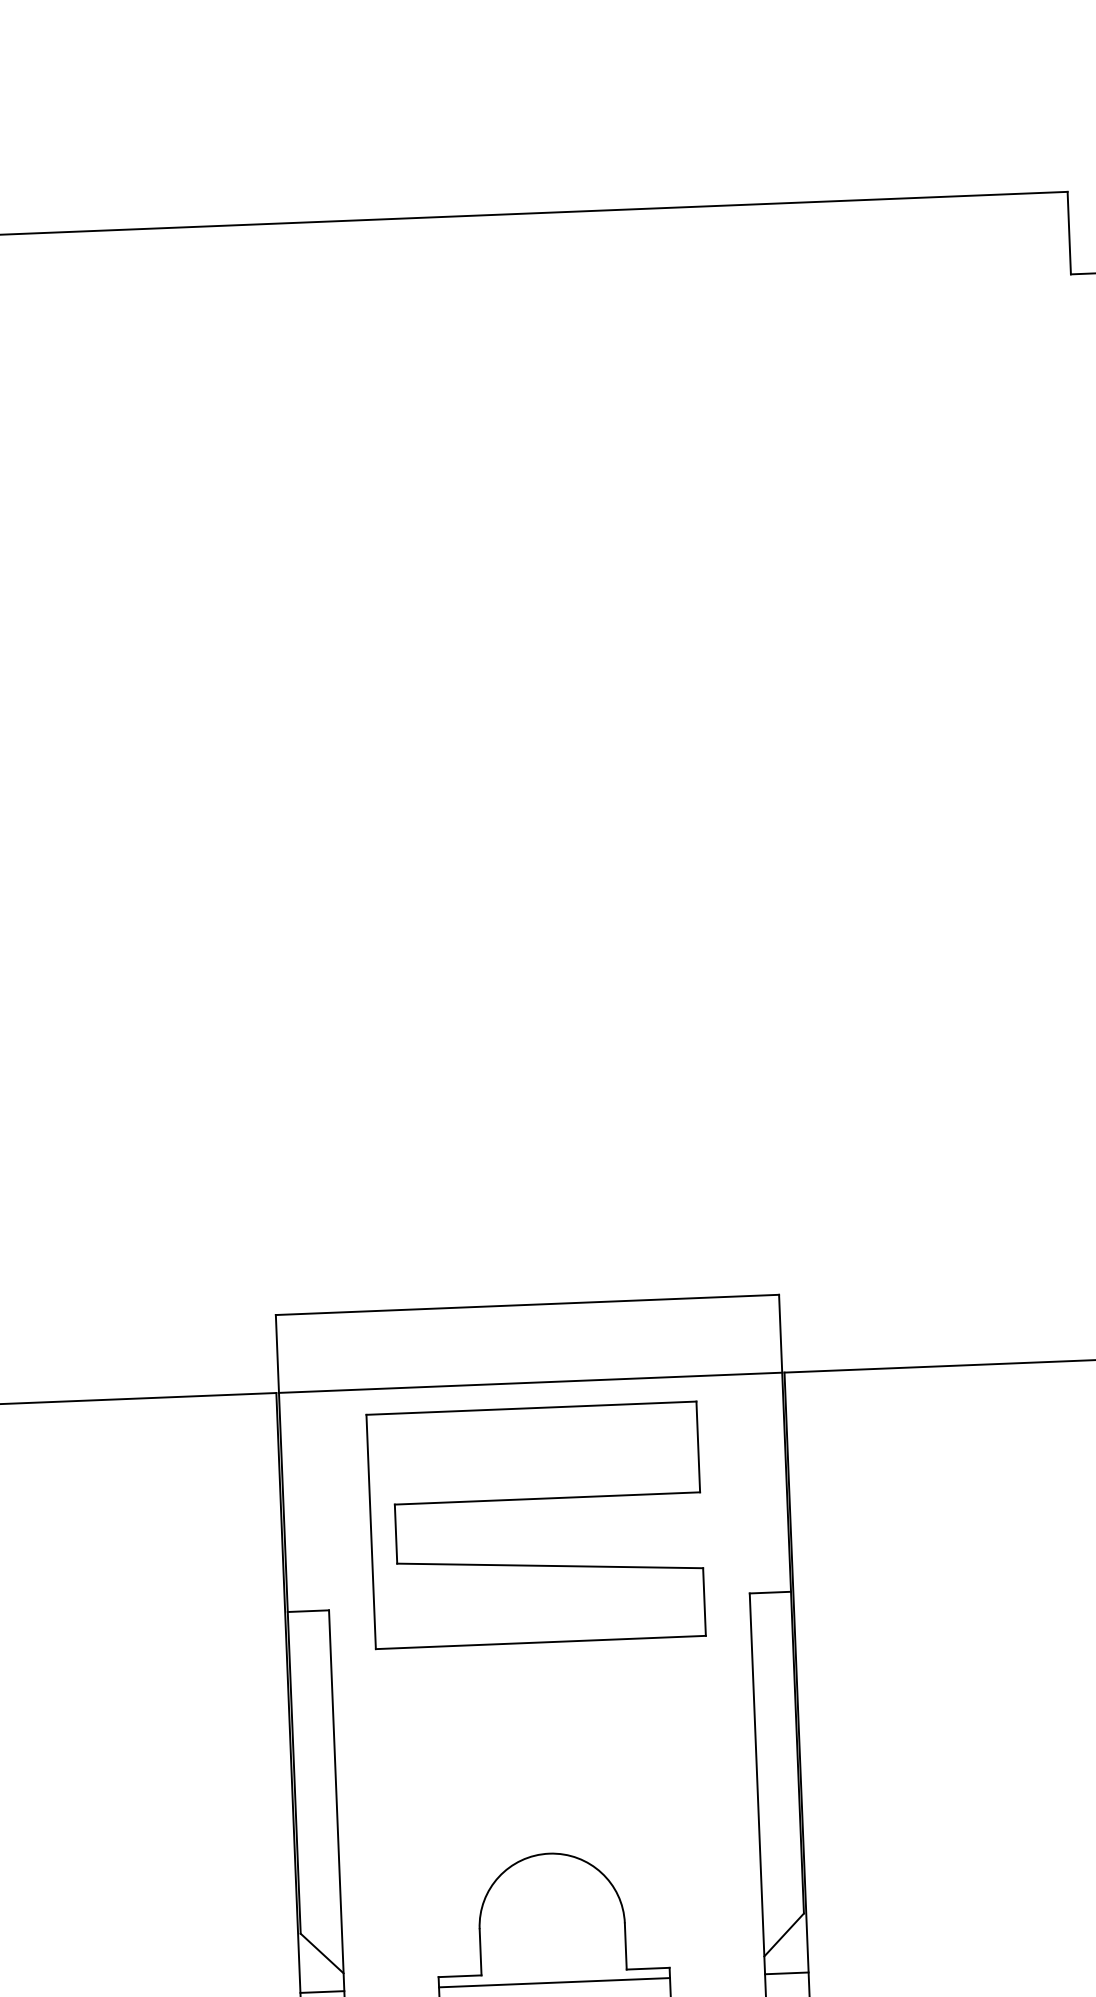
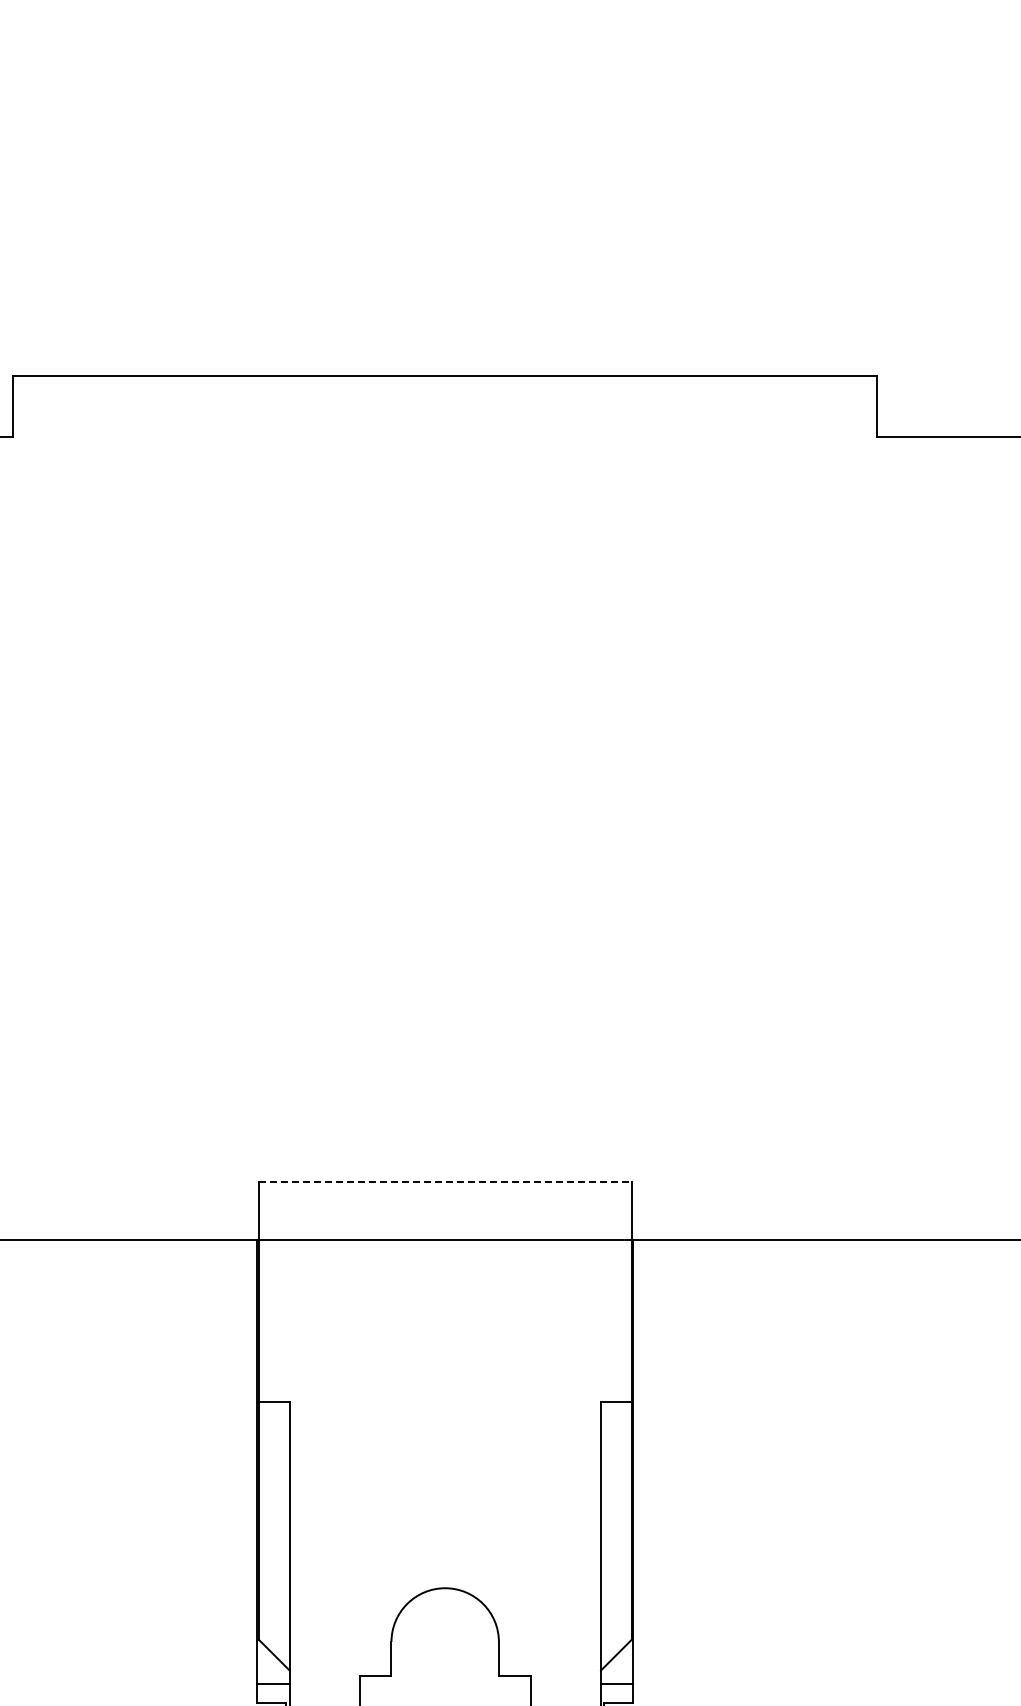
line: (527, 1305) -> (445, 1182), solid -> dashed
part: (535, 1499) -> (445, 1326), removed
line: (553, 1982) -> (444, 1683), removed

